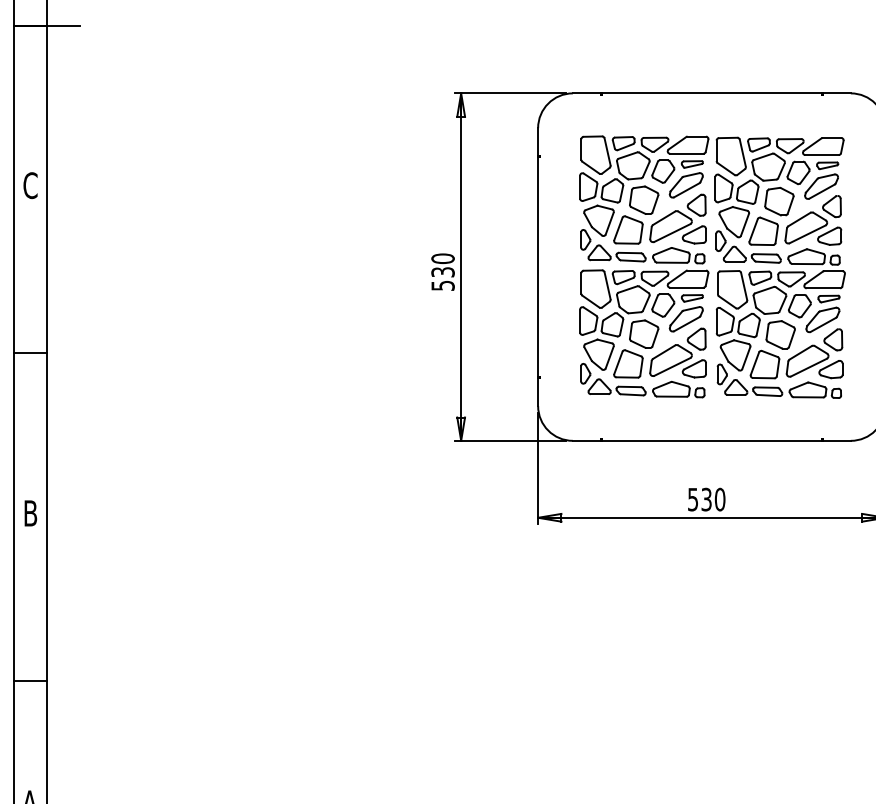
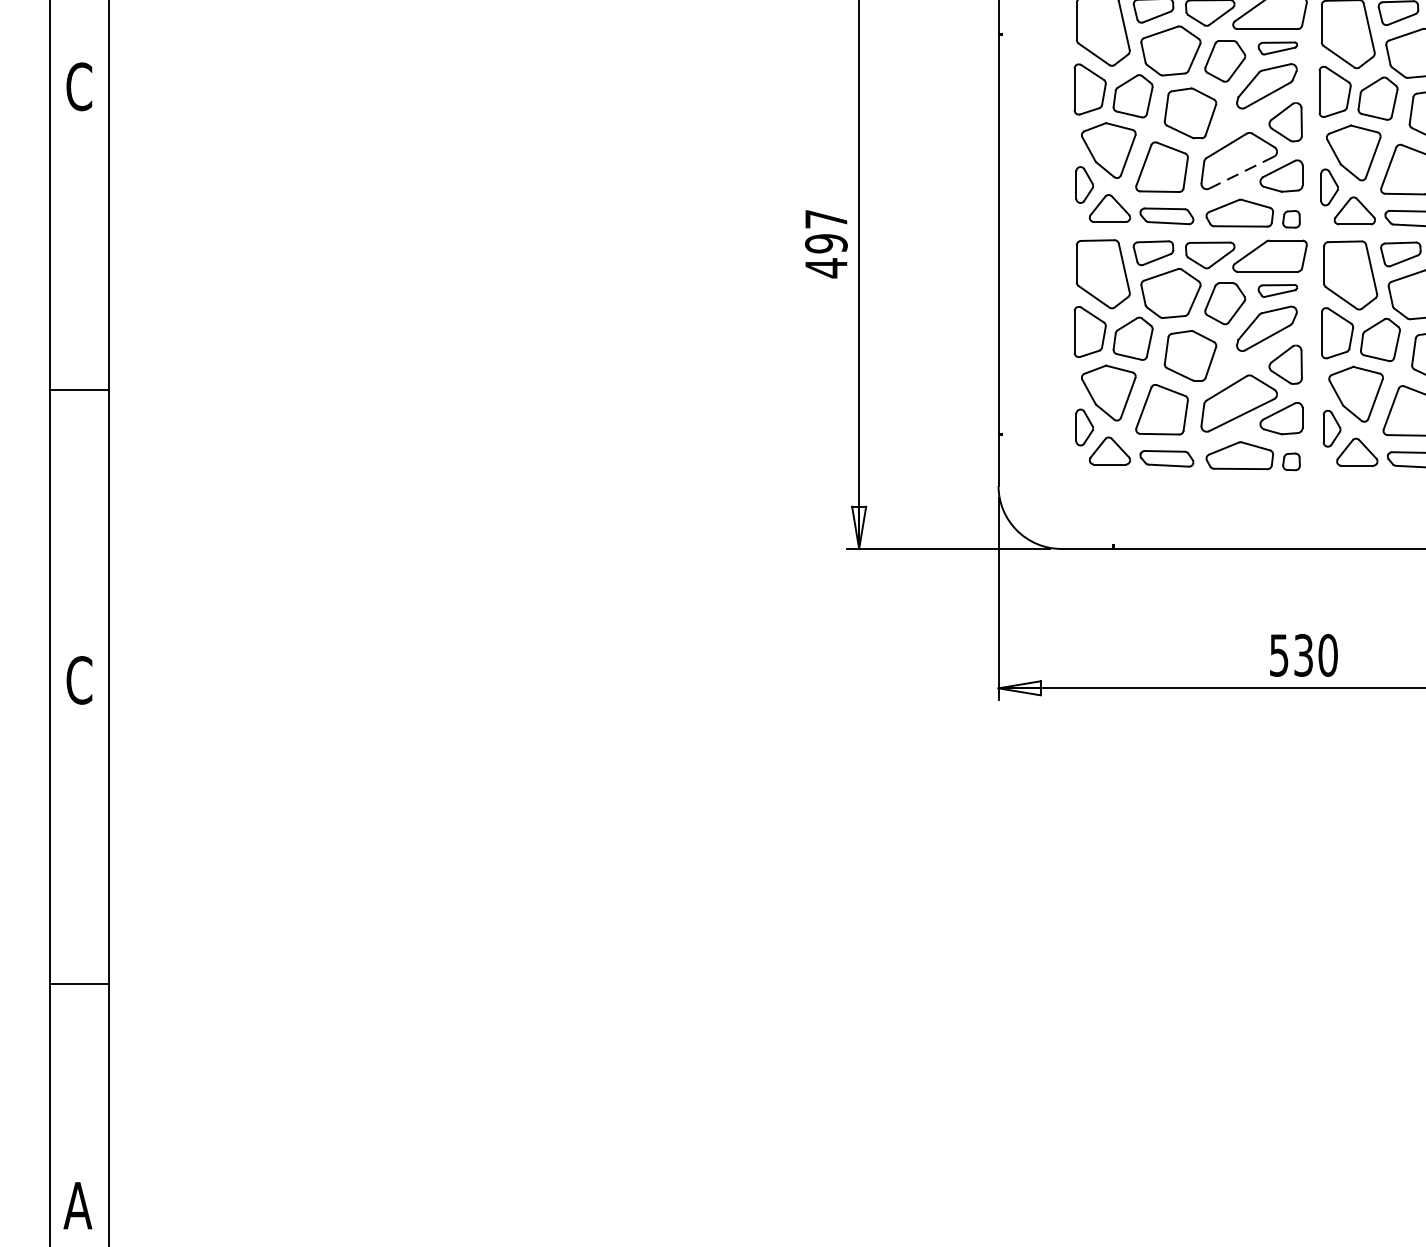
line: (672, 233) -> (1241, 173), solid -> dashed
text: (442, 272) -> (825, 244), 530 -> 497
text: (30, 513) -> (79, 680), B -> C

